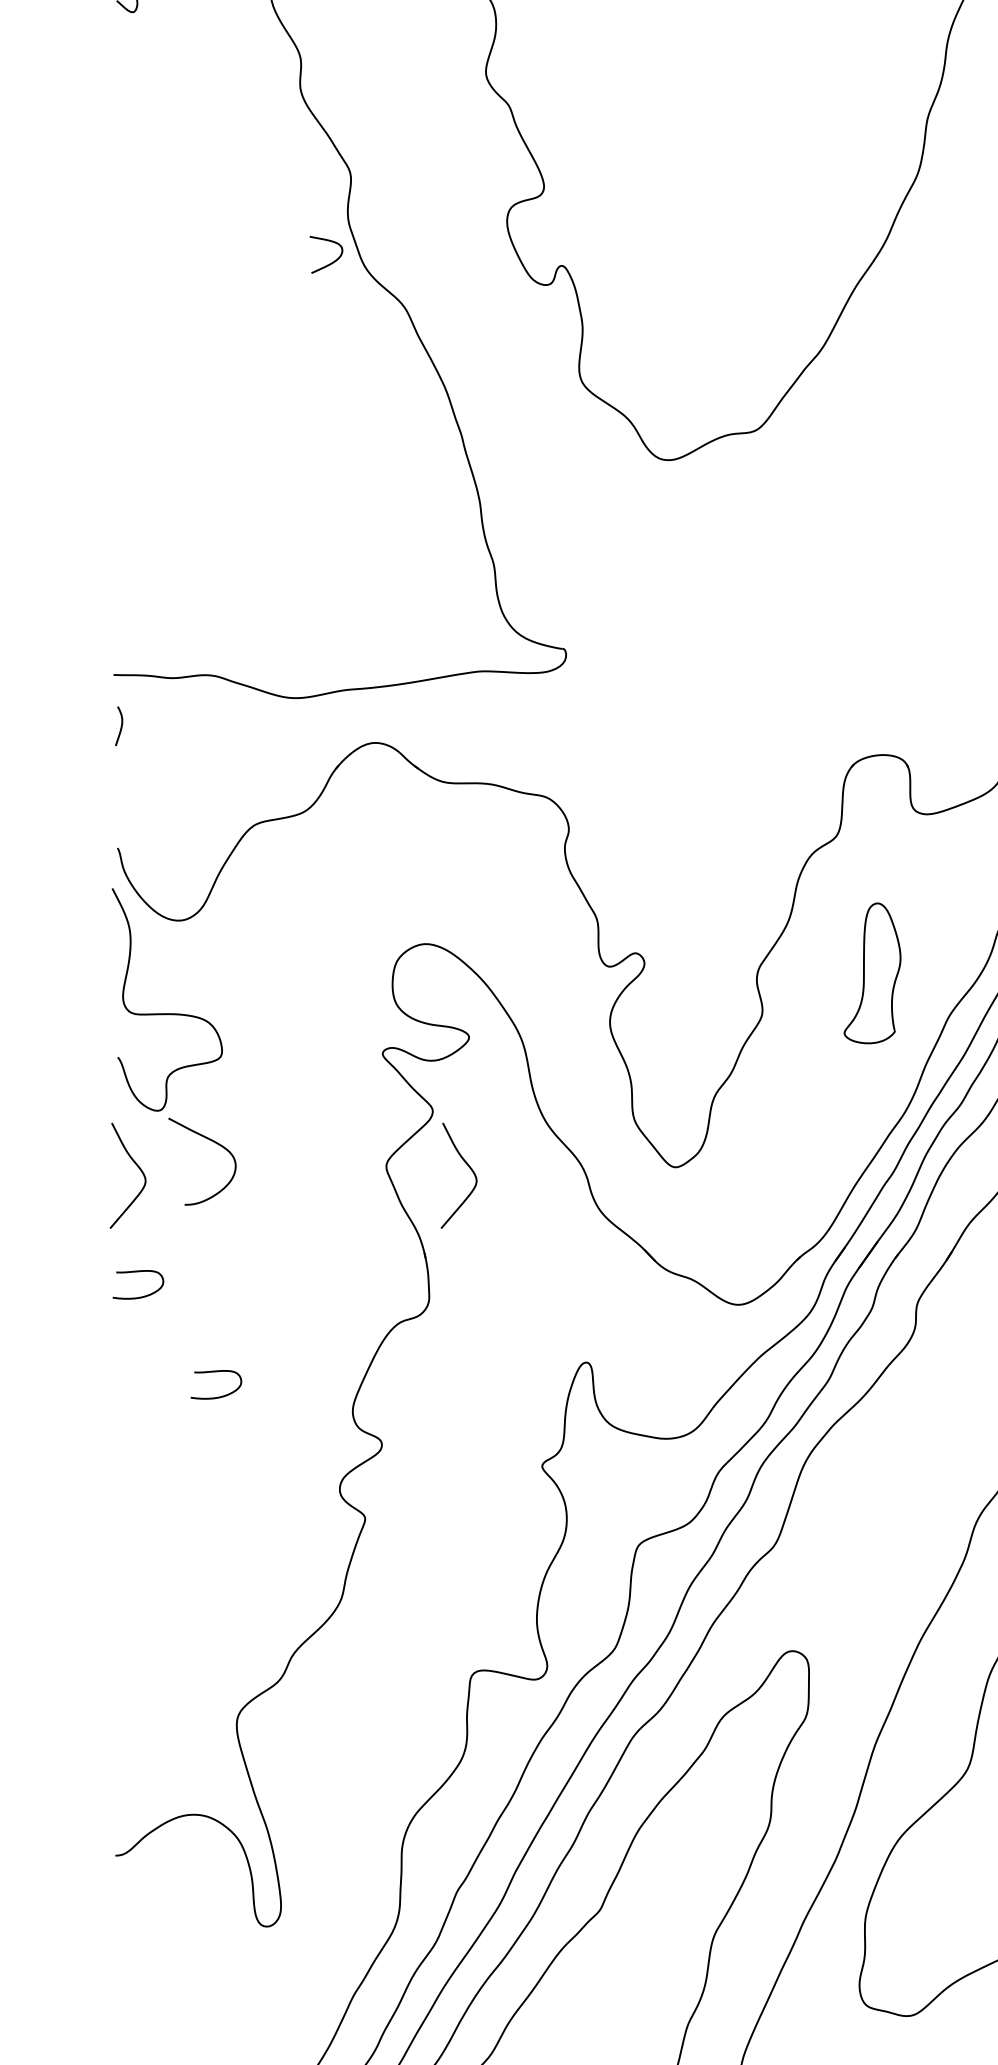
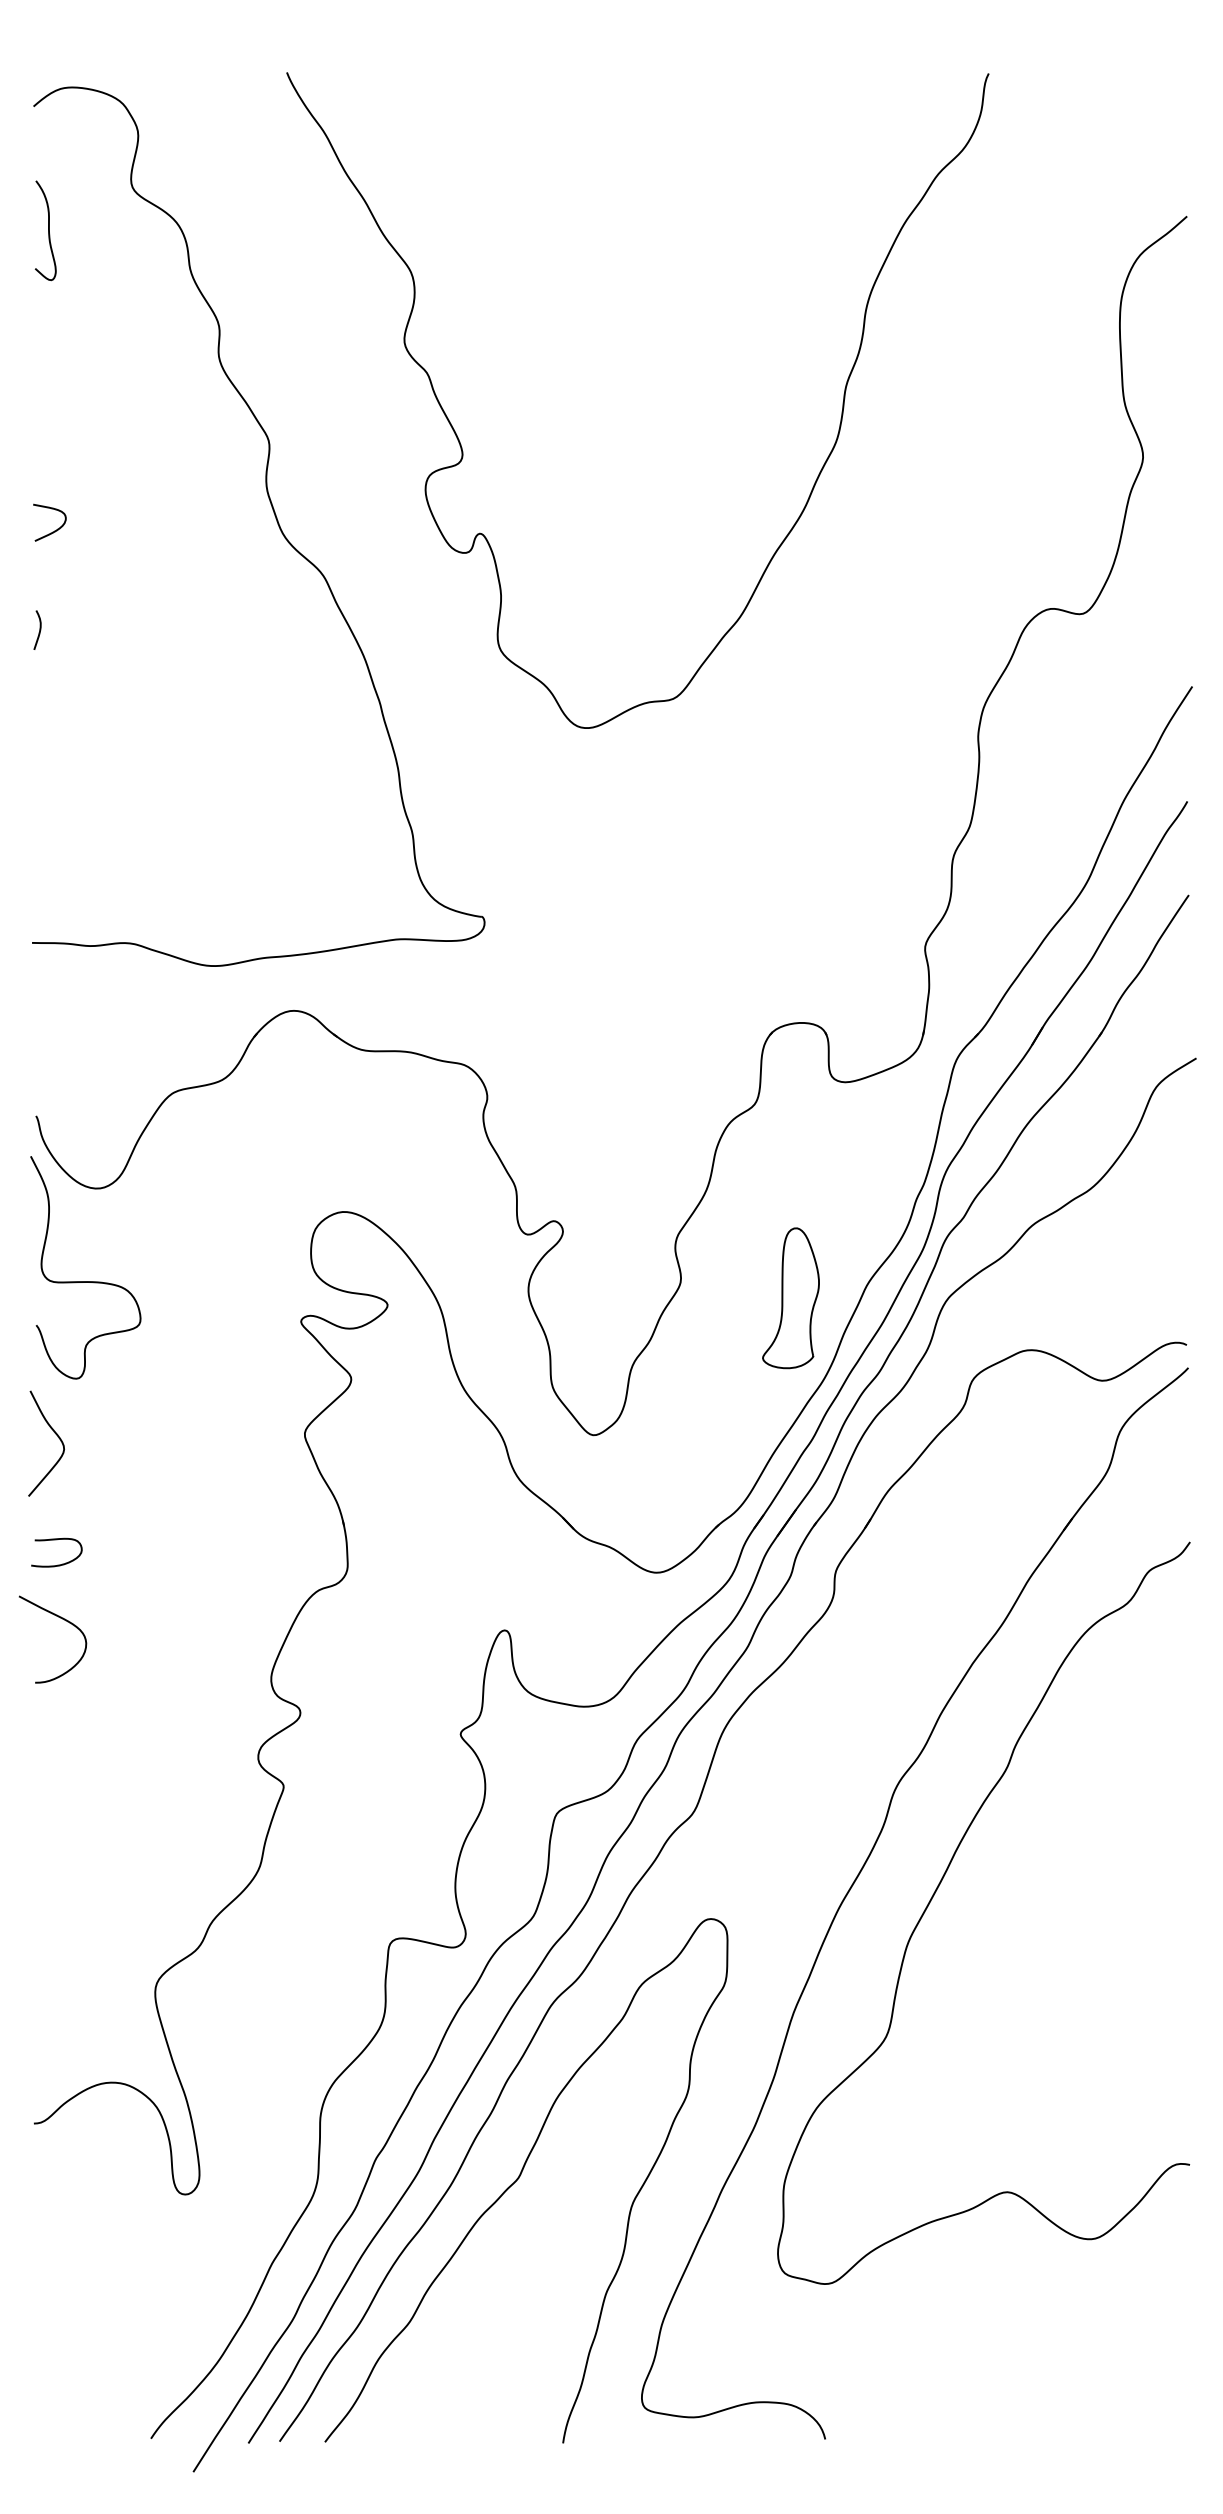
curve: (331, 262) -> (54, 530), moved
curve: (121, 725) -> (39, 629), moved
part: (872, 973) -> (790, 1298), moved
curve: (212, 1141) -> (62, 1619), moved
curve: (468, 1166) -> (386, 1434), removed
curve: (216, 1372) -> (134, 1640), removed

